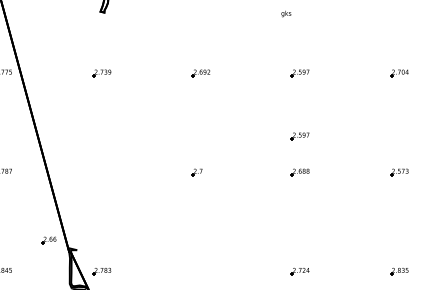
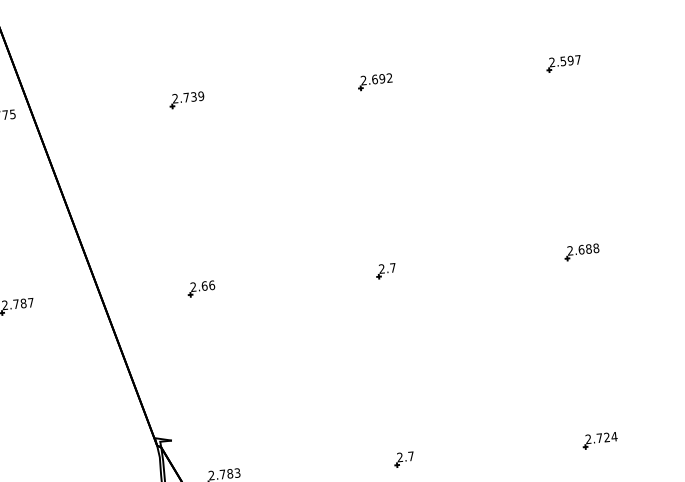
part: (299, 136) -> (573, 183), removed
part: (48, 240) -> (200, 288), moved
part: (196, 271) -> (402, 459), added

